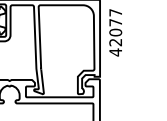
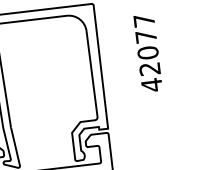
text: (115, 32) -> (147, 52), moved

